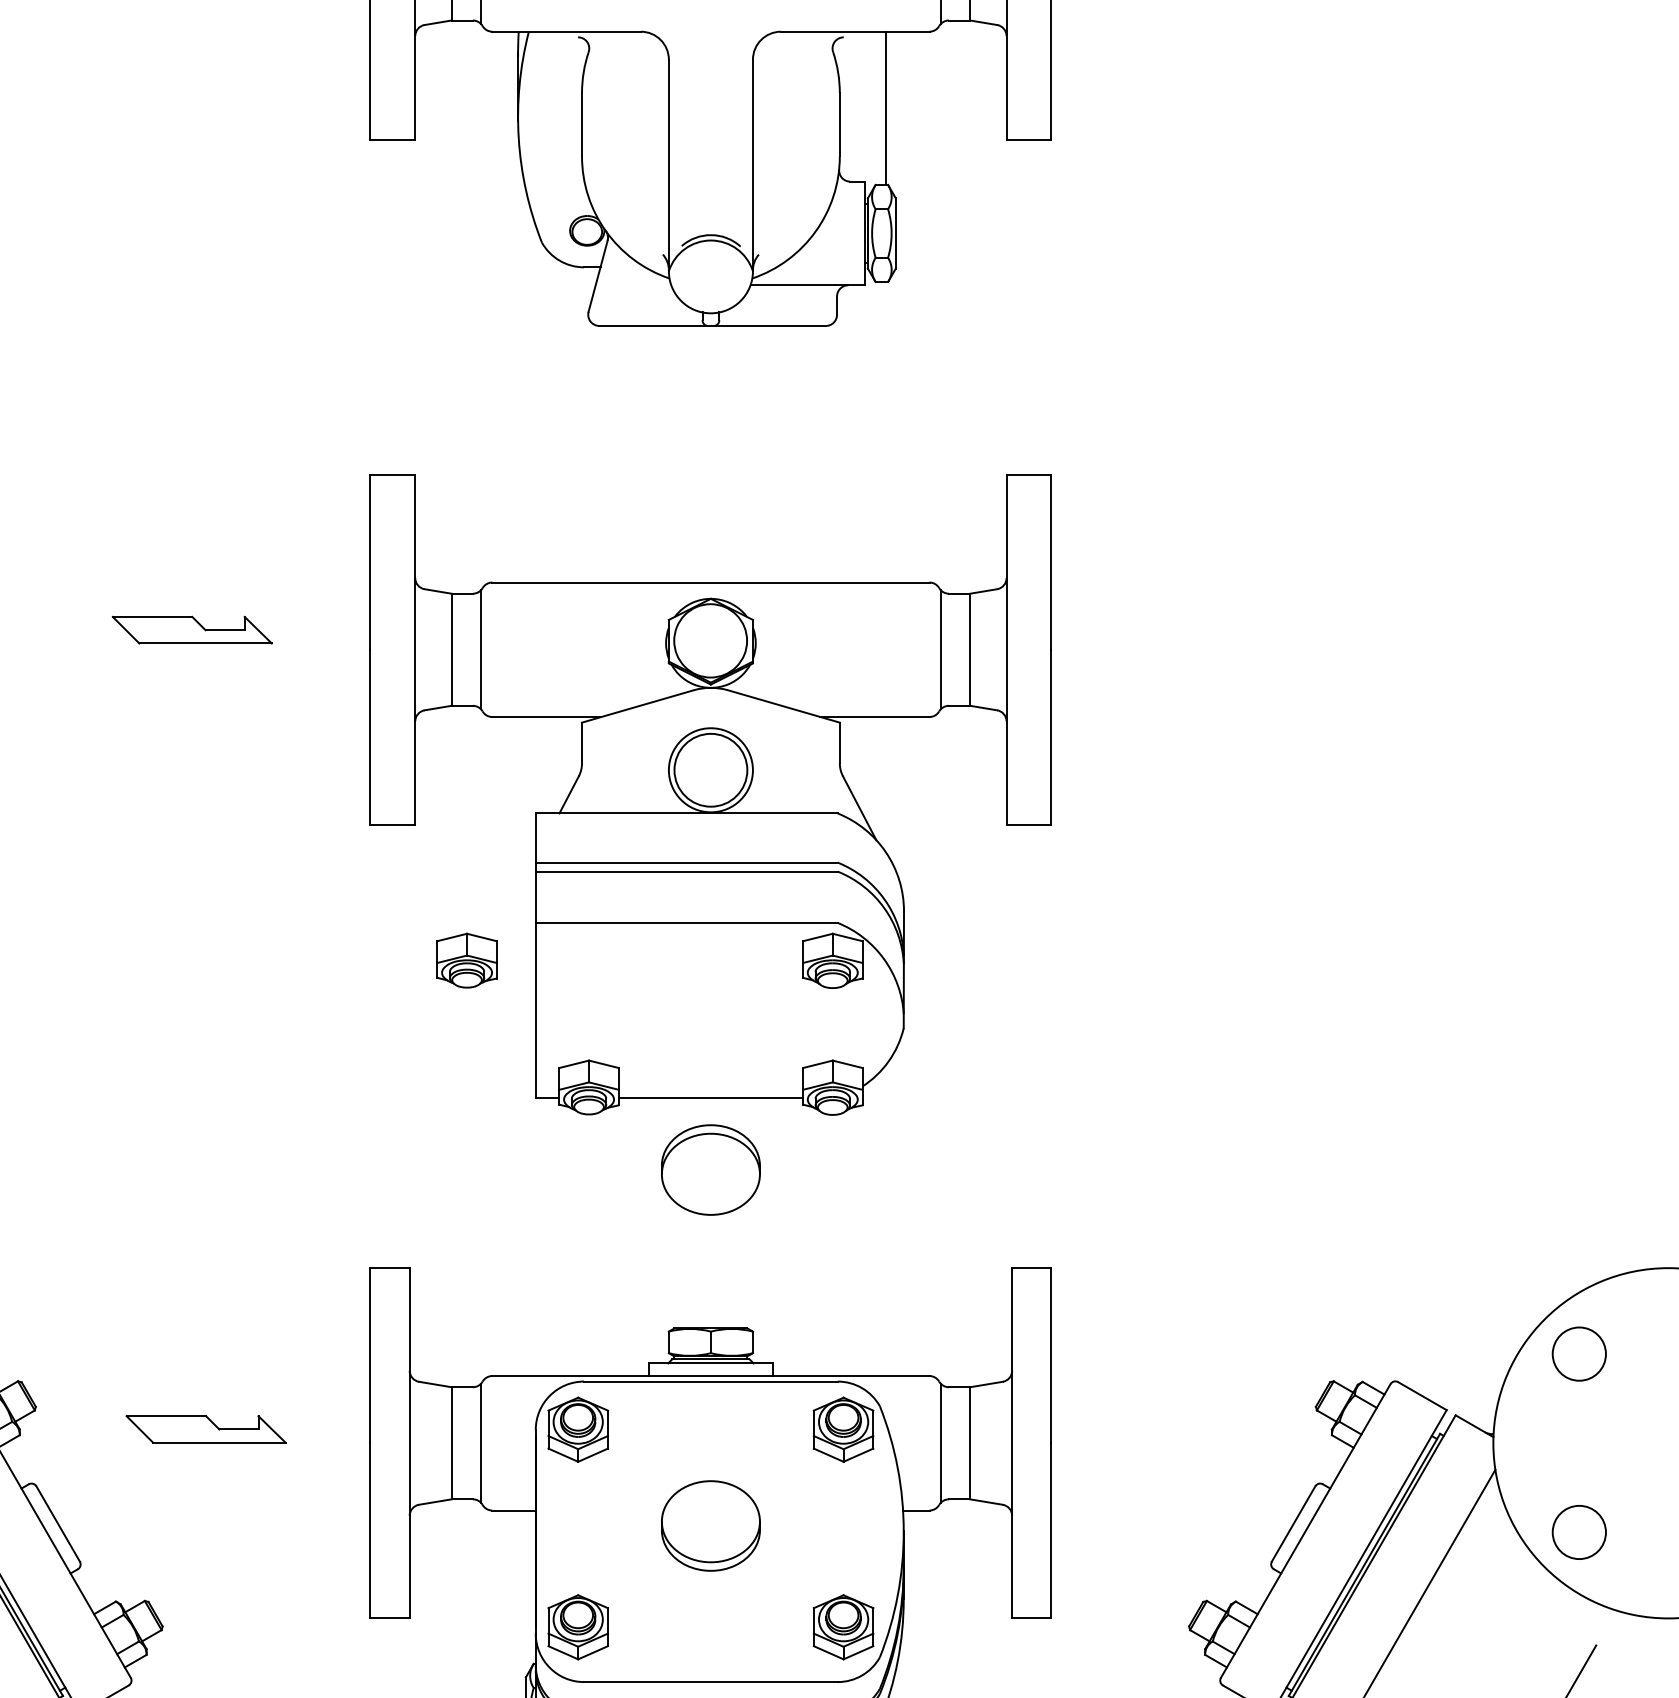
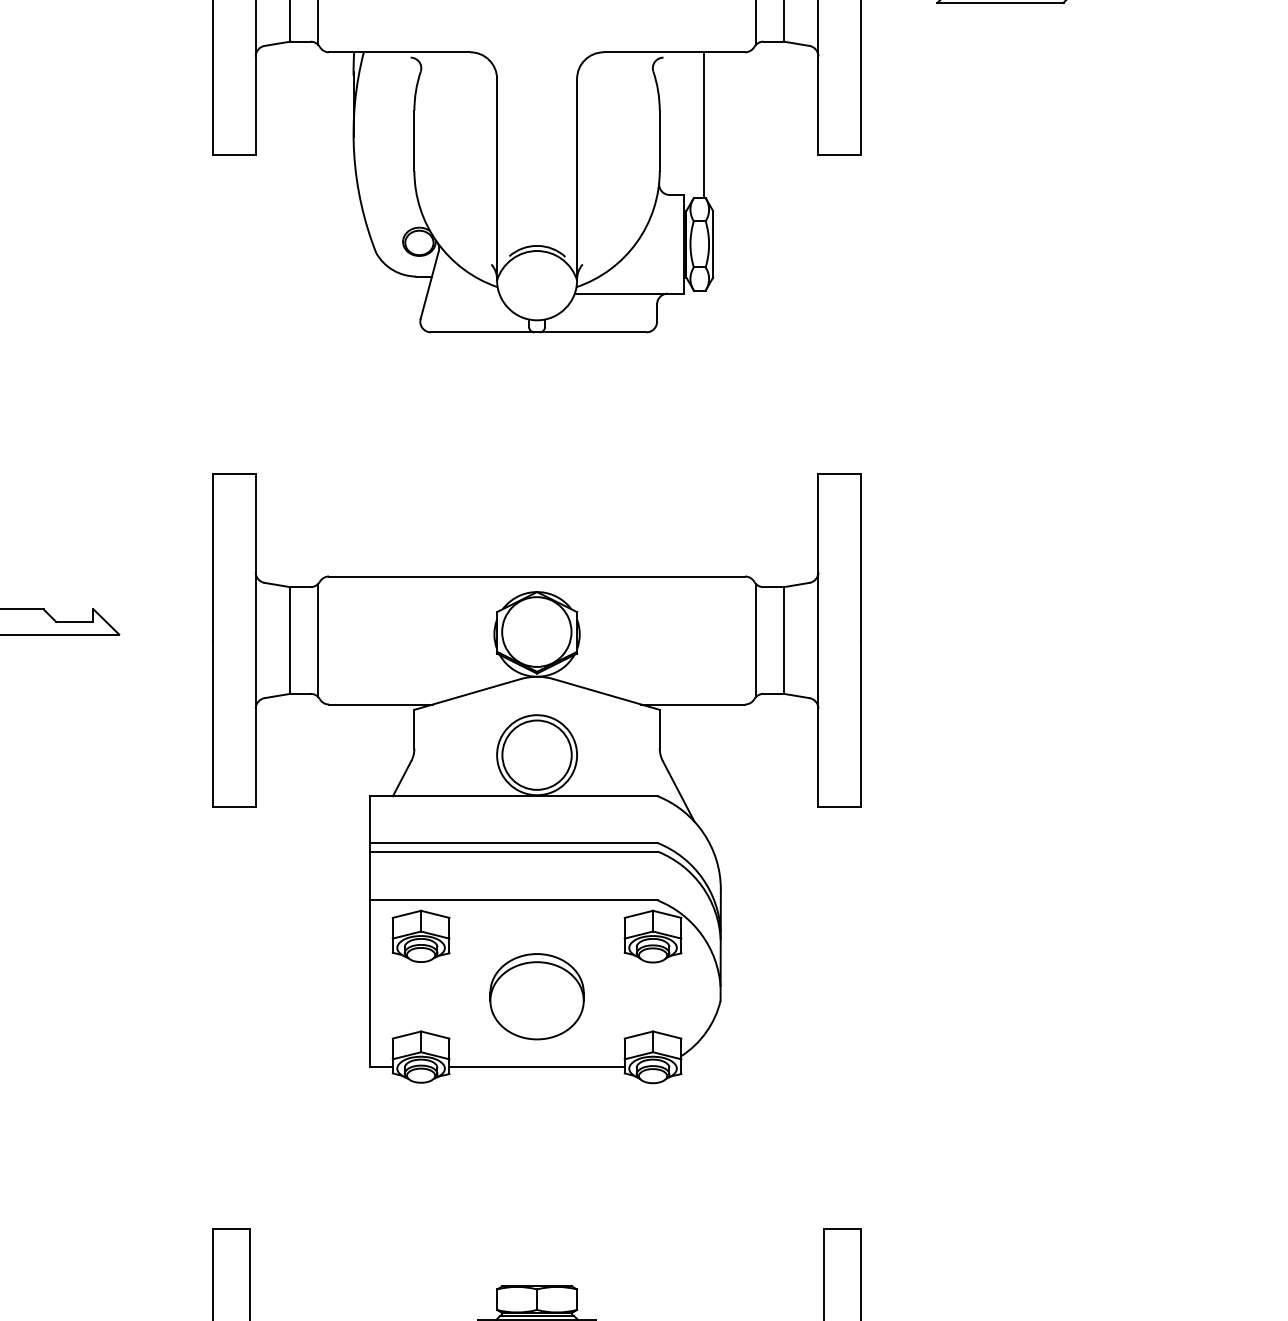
part: (466, 960) -> (420, 936), moved
part: (710, 1169) -> (536, 996), moved

